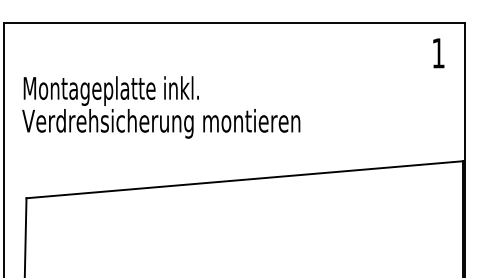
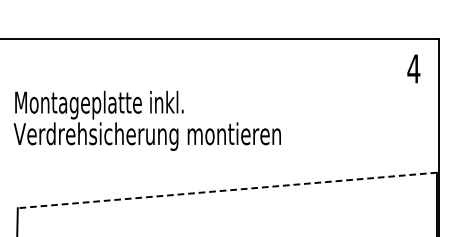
text: (438, 53) -> (413, 69), 1 -> 4
line: (244, 179) -> (227, 190), solid -> dashed

